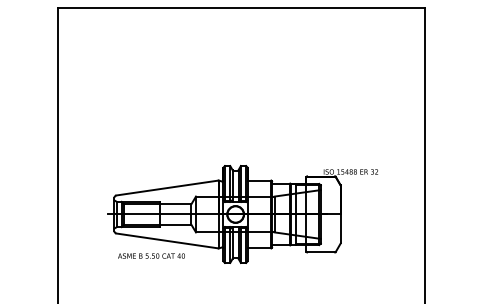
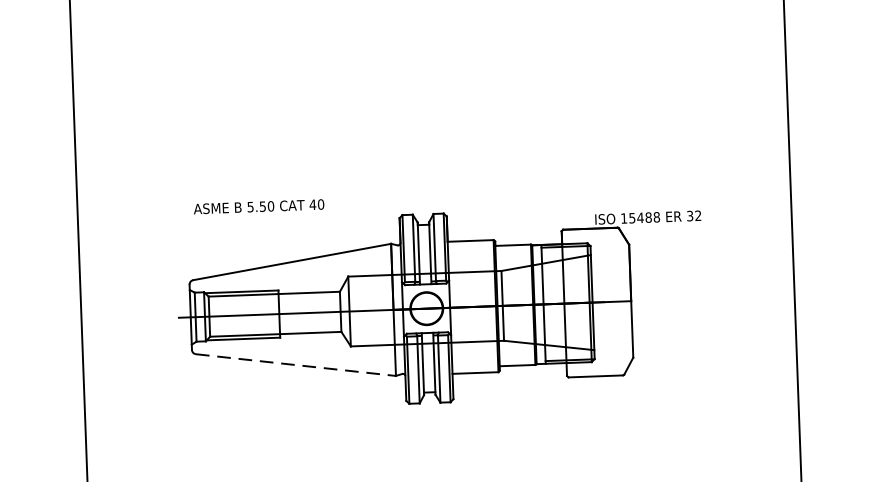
line: (167, 240) -> (295, 364), solid -> dashed
text: (151, 255) -> (258, 205), moved

